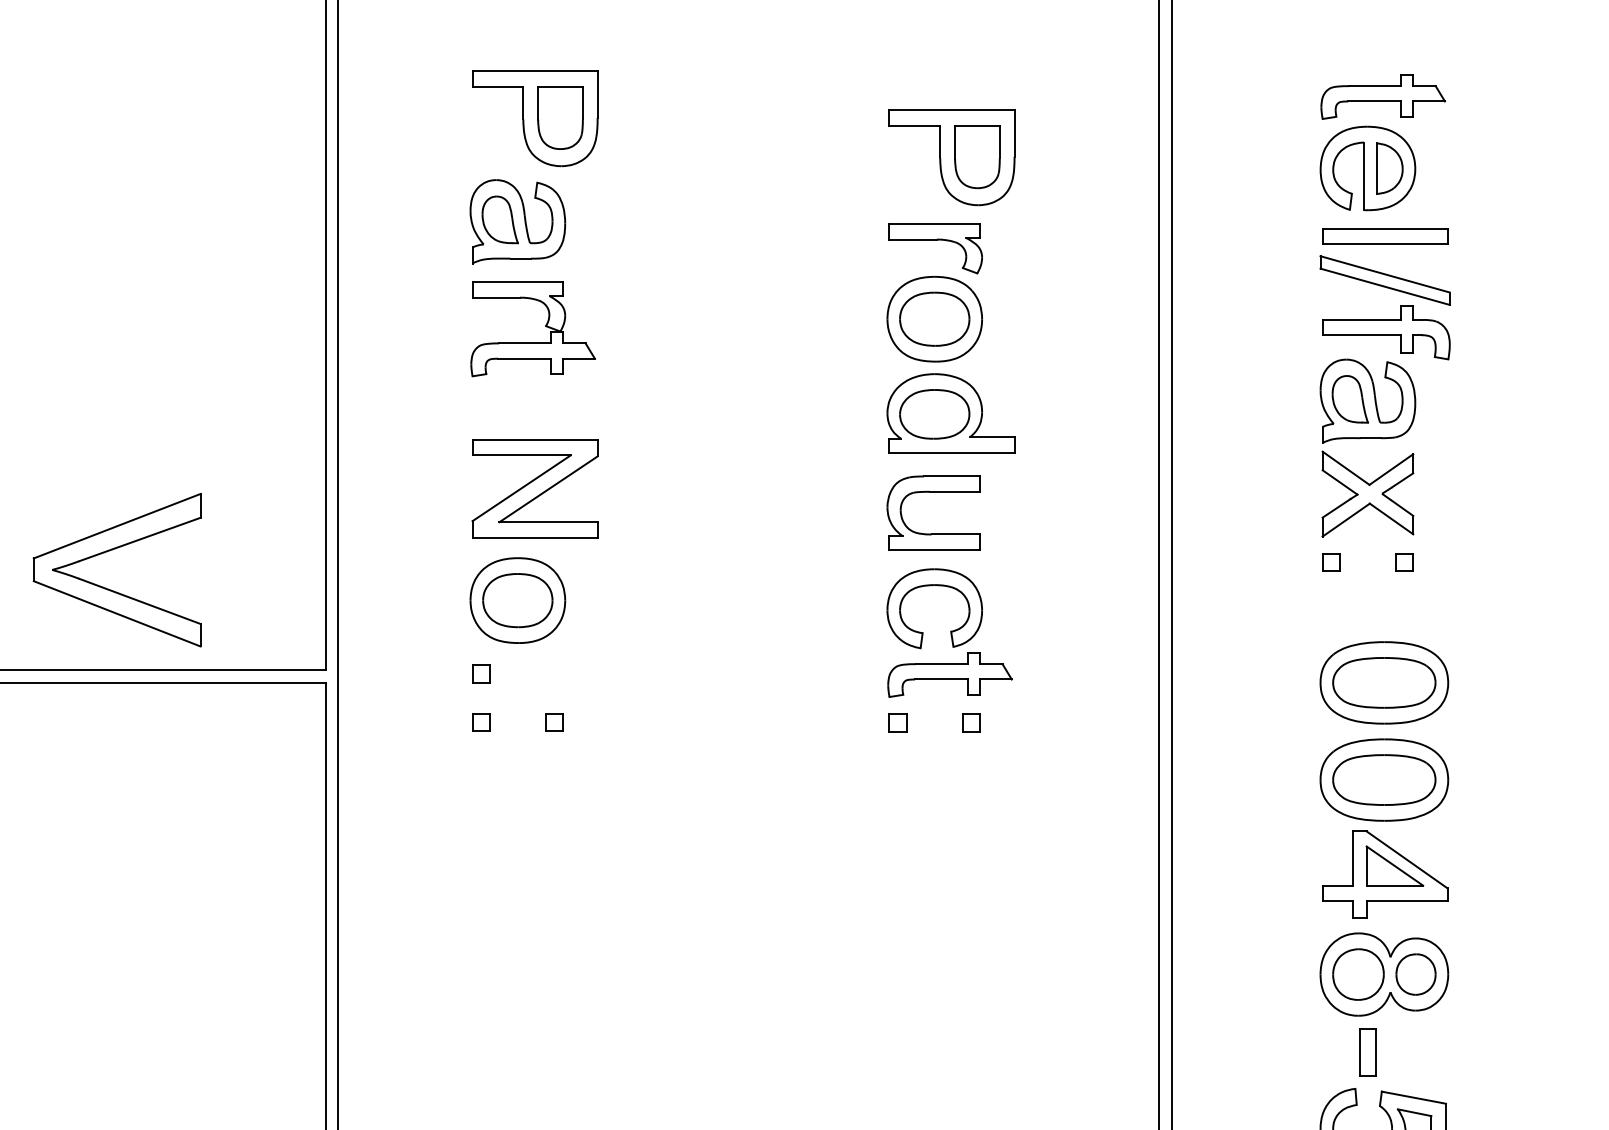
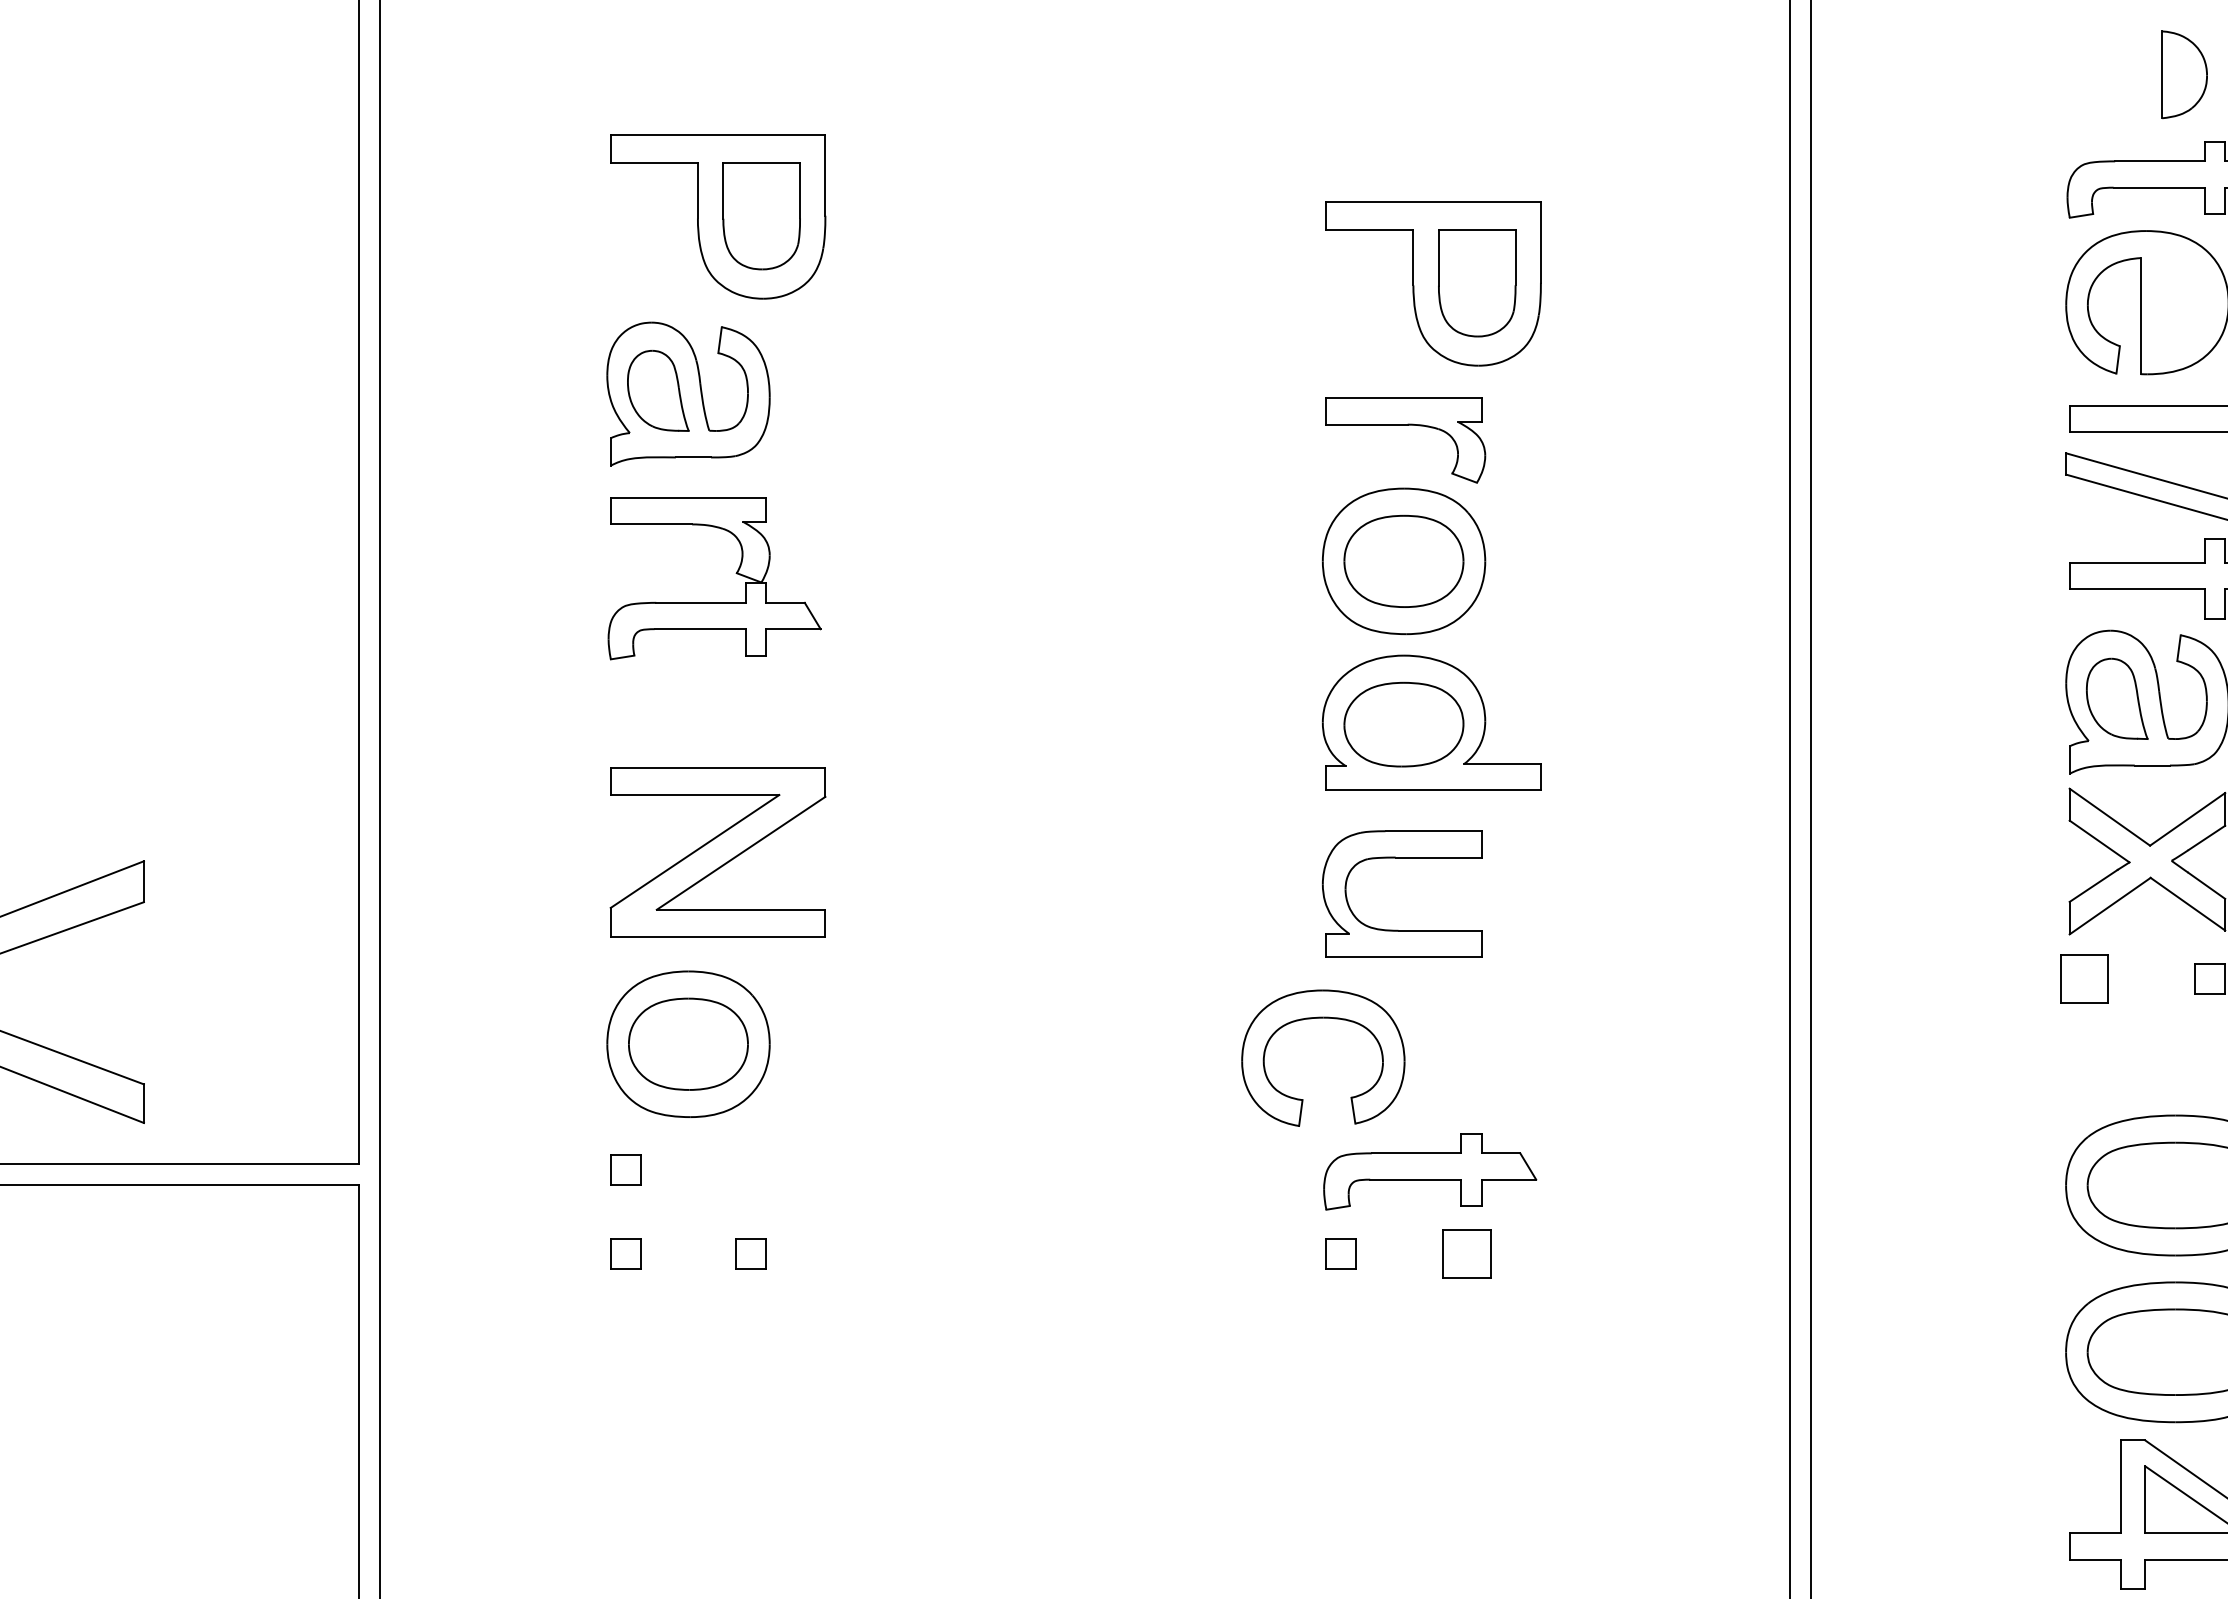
part: (1389, 168) -> (2184, 74), moved
part: (1331, 562) -> (2084, 978), size x1.6
part: (930, 586) -> (1315, 1020), moved
part: (971, 722) -> (1467, 1253), size x1.6

